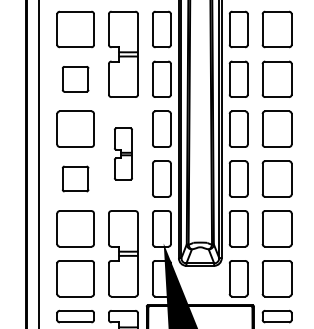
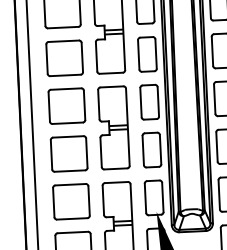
part: (75, 78) -> (64, 57), size x1.43
part: (123, 153) -> (113, 127), size x1.67
part: (75, 178) -> (69, 153), size x1.43

